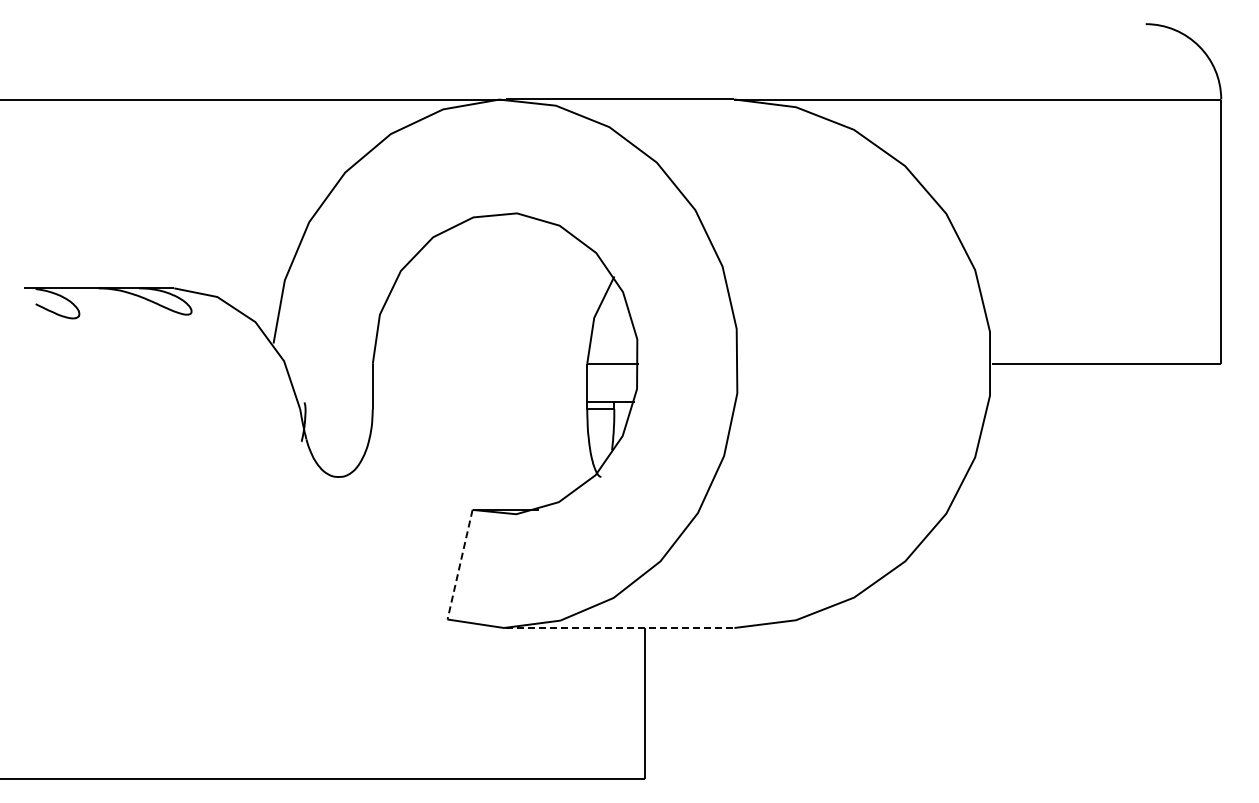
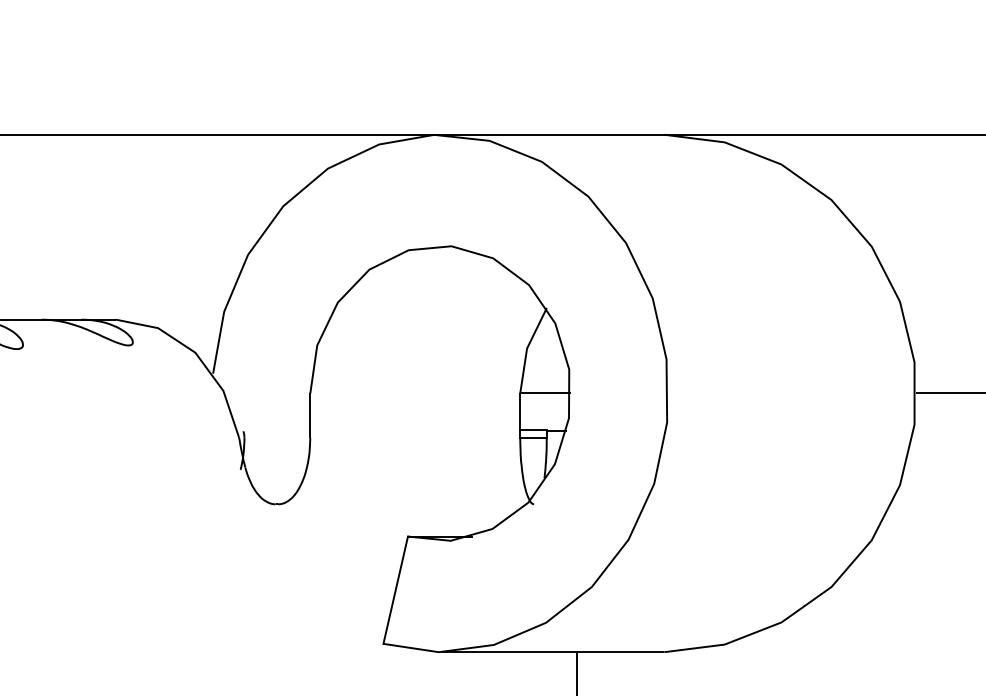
line: (459, 565) -> (395, 590), dashed -> solid
line: (619, 627) -> (551, 651), dashed -> solid

